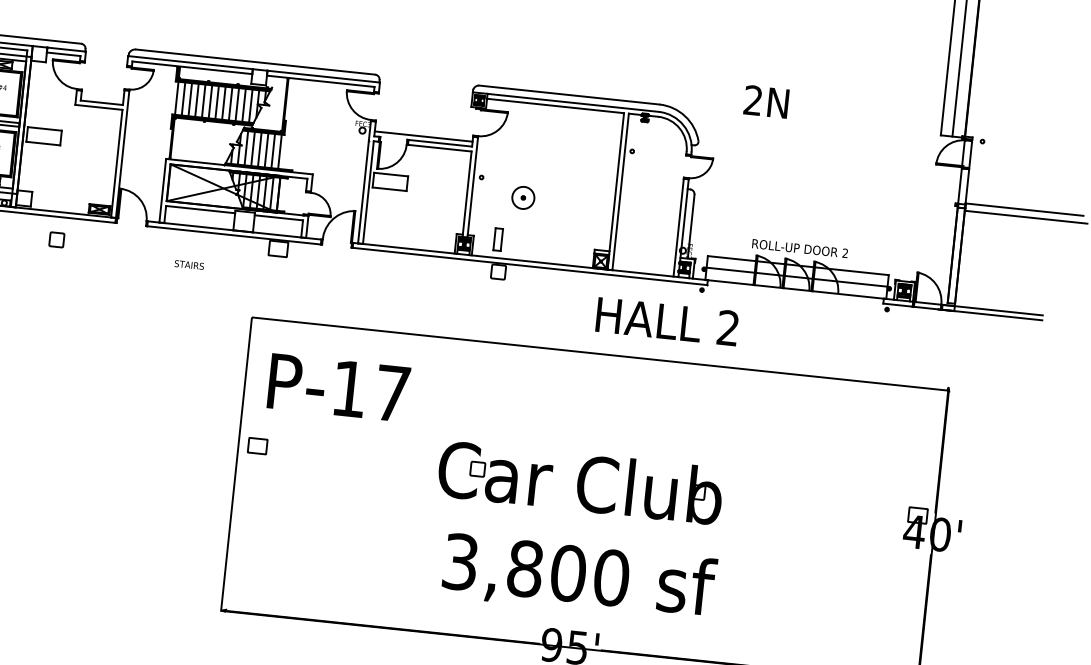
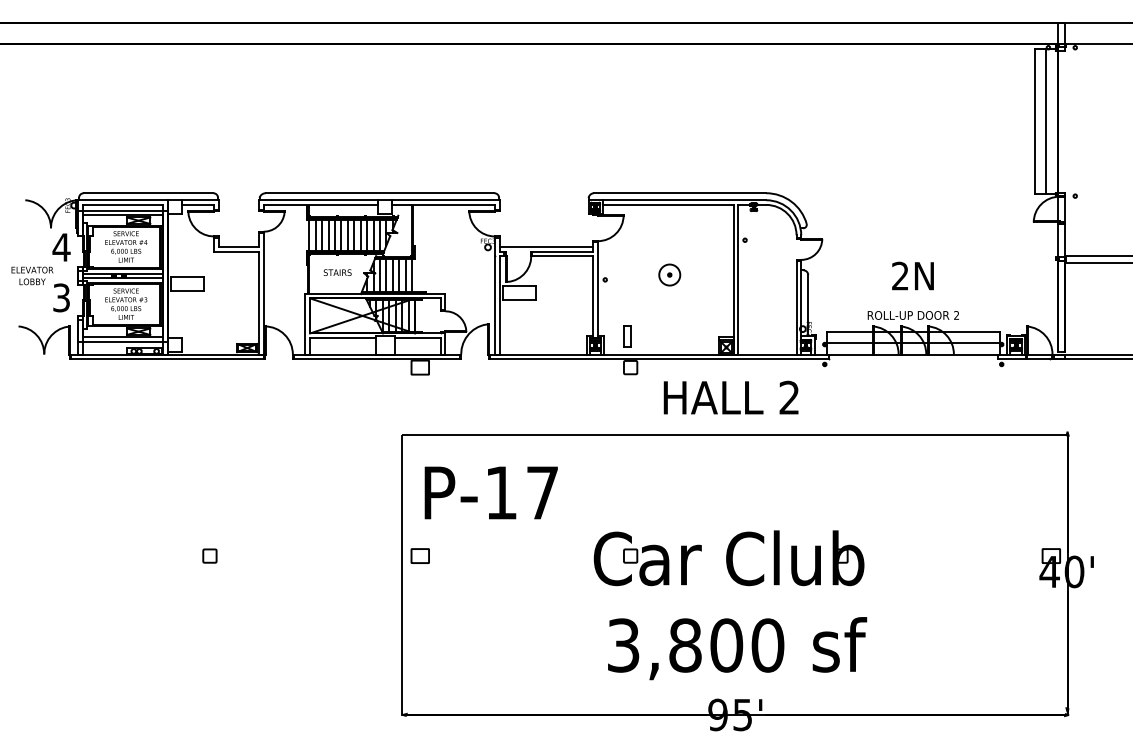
text: (765, 101) -> (912, 275), moved
part: (523, 197) -> (669, 274), moved
part: (56, 239) -> (209, 555), moved
text: (189, 264) -> (337, 272), moved
text: (666, 321) -> (730, 397), moved

